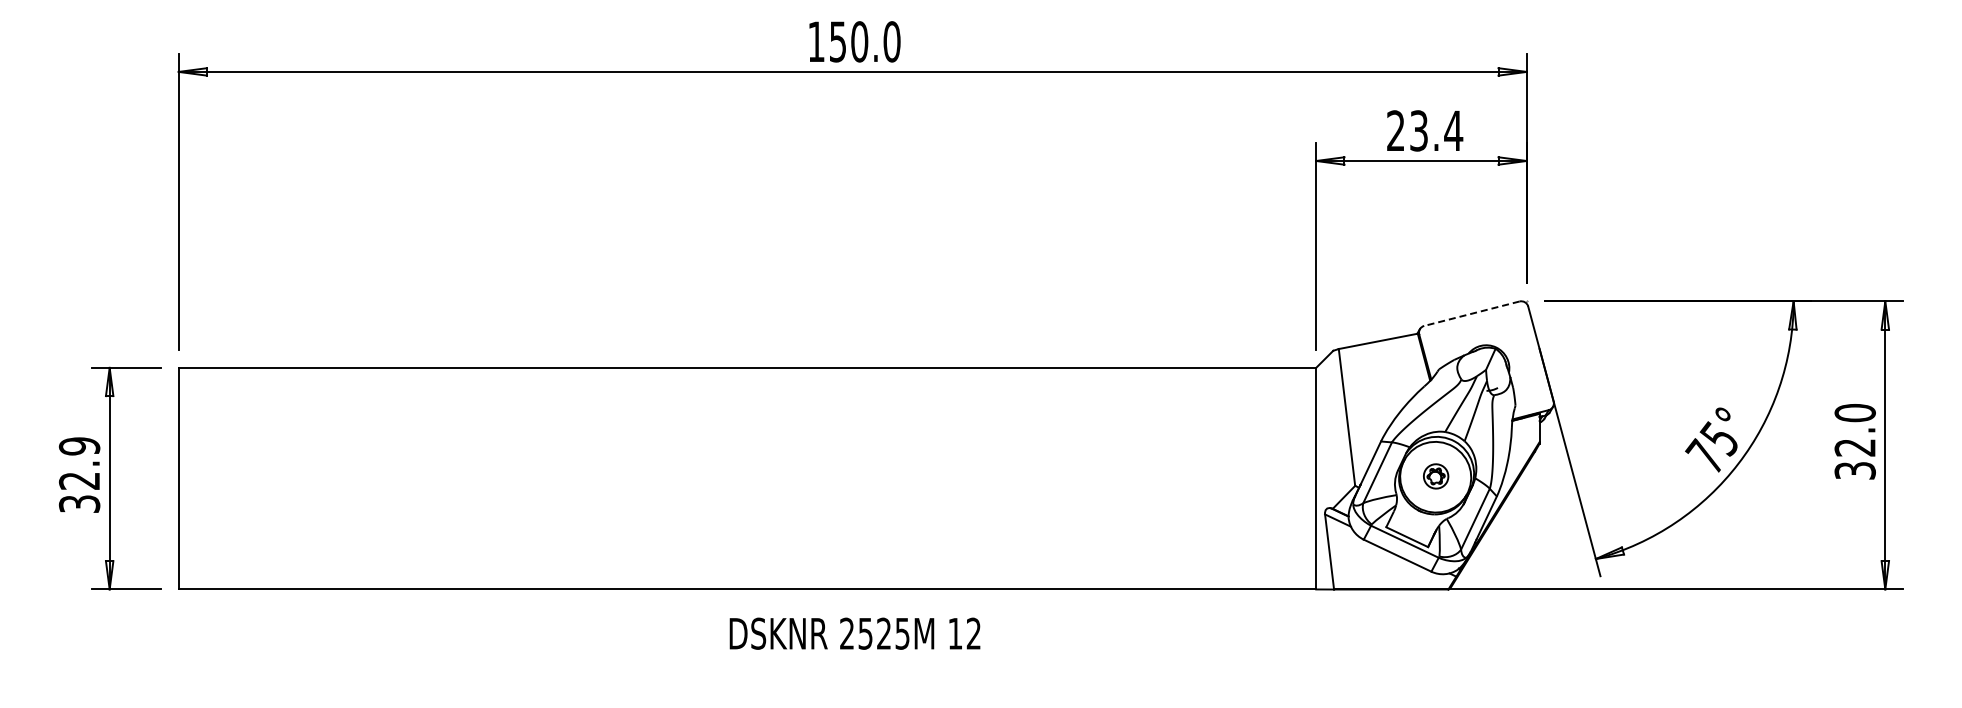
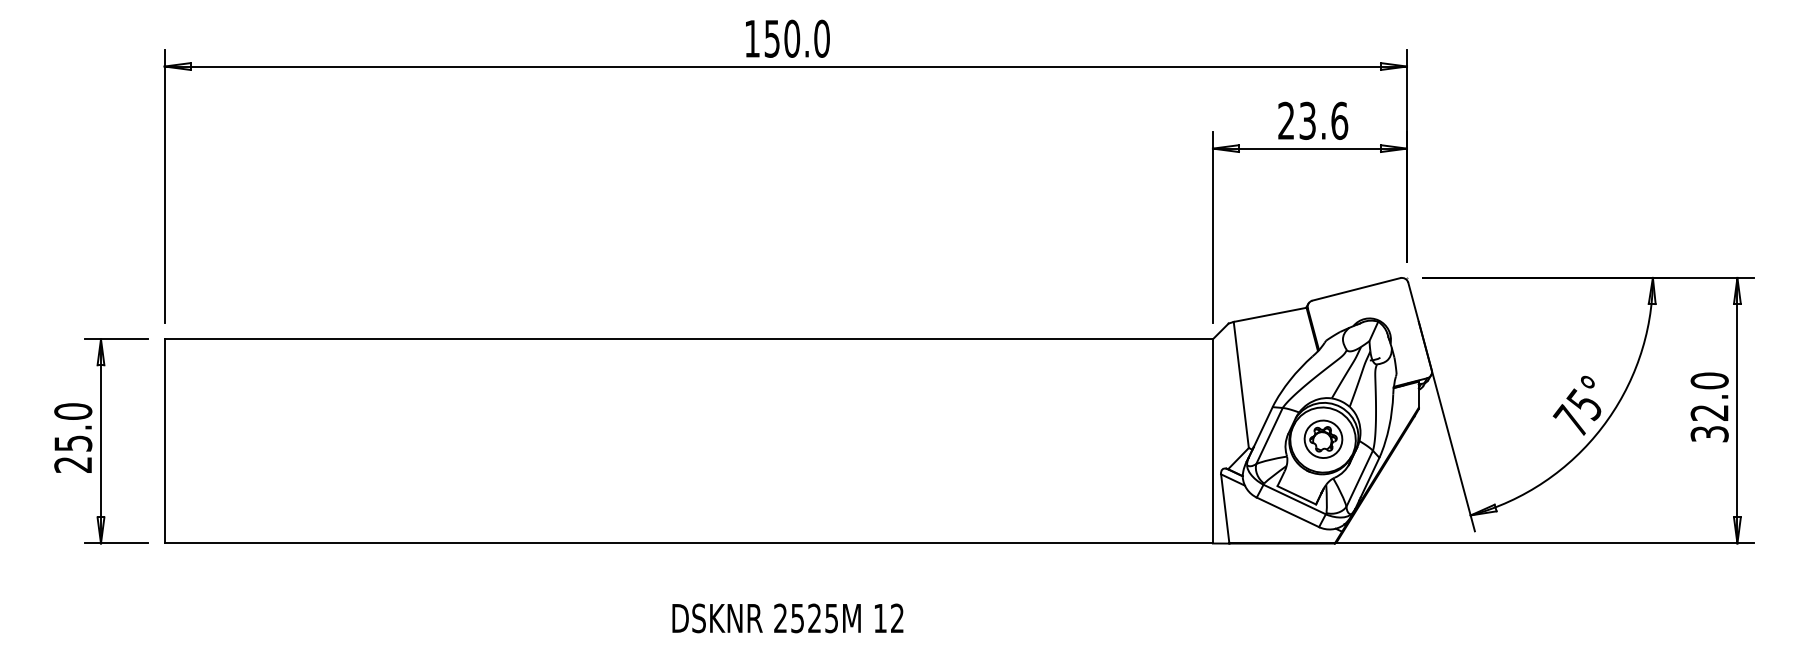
text: (1453, 130) -> (1339, 120), 23.4 -> 23.6
line: (1471, 313) -> (1356, 289), dashed -> solid
text: (79, 474) -> (73, 437), 32.9 -> 25.0
part: (1435, 476) -> (1322, 439), size x1.67
text: (854, 633) -> (787, 618), moved

